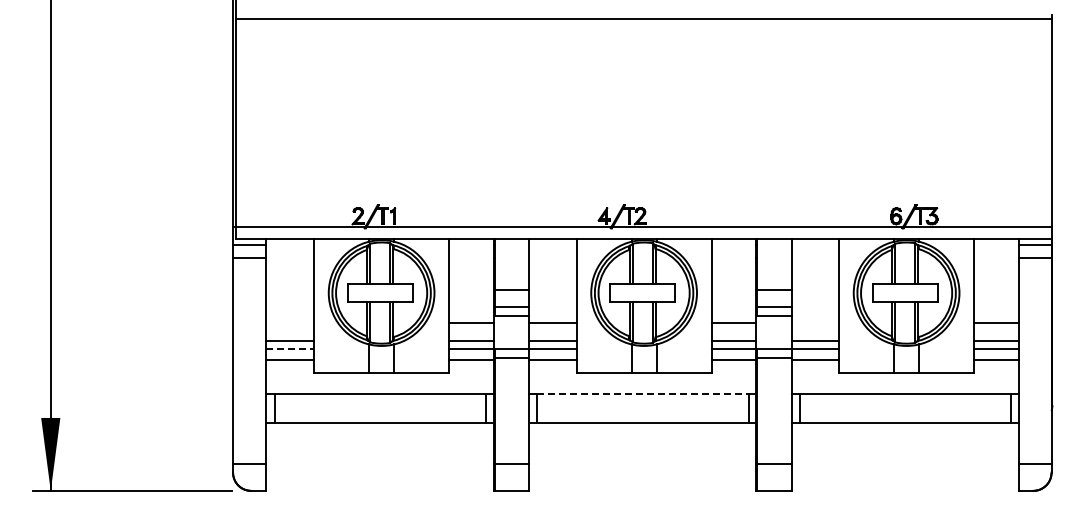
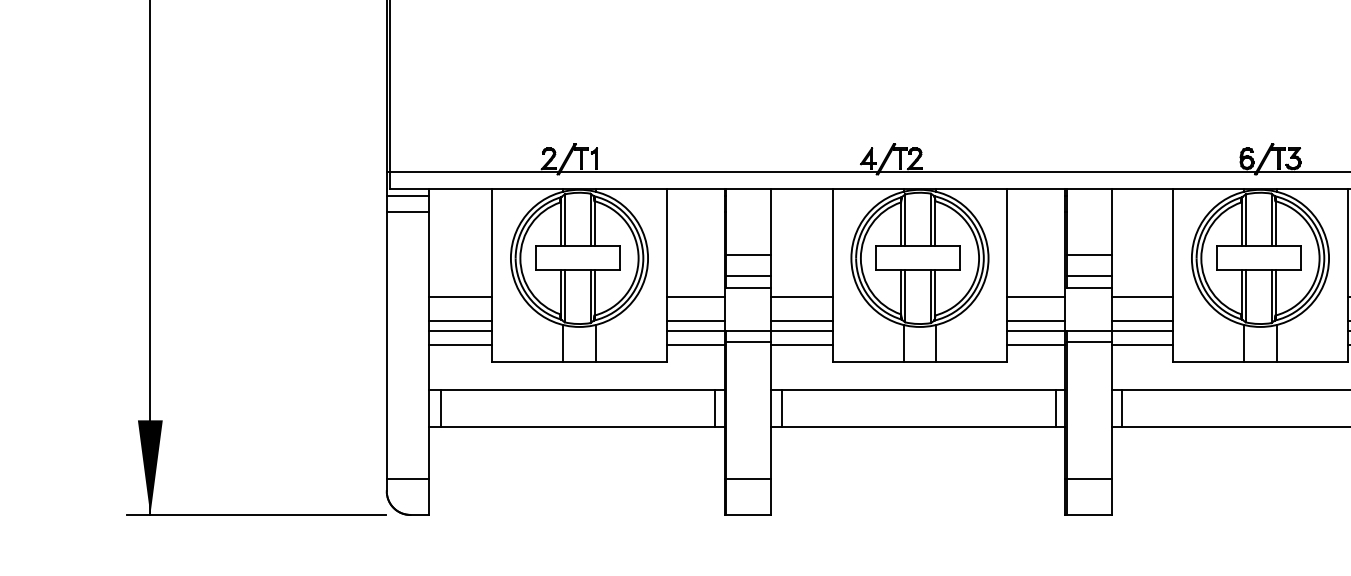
line: (289, 323) -> (459, 297), added
line: (815, 323) -> (1142, 297), added
line: (290, 348) -> (461, 330), dashed -> solid
line: (643, 394) -> (919, 389), dashed -> solid

